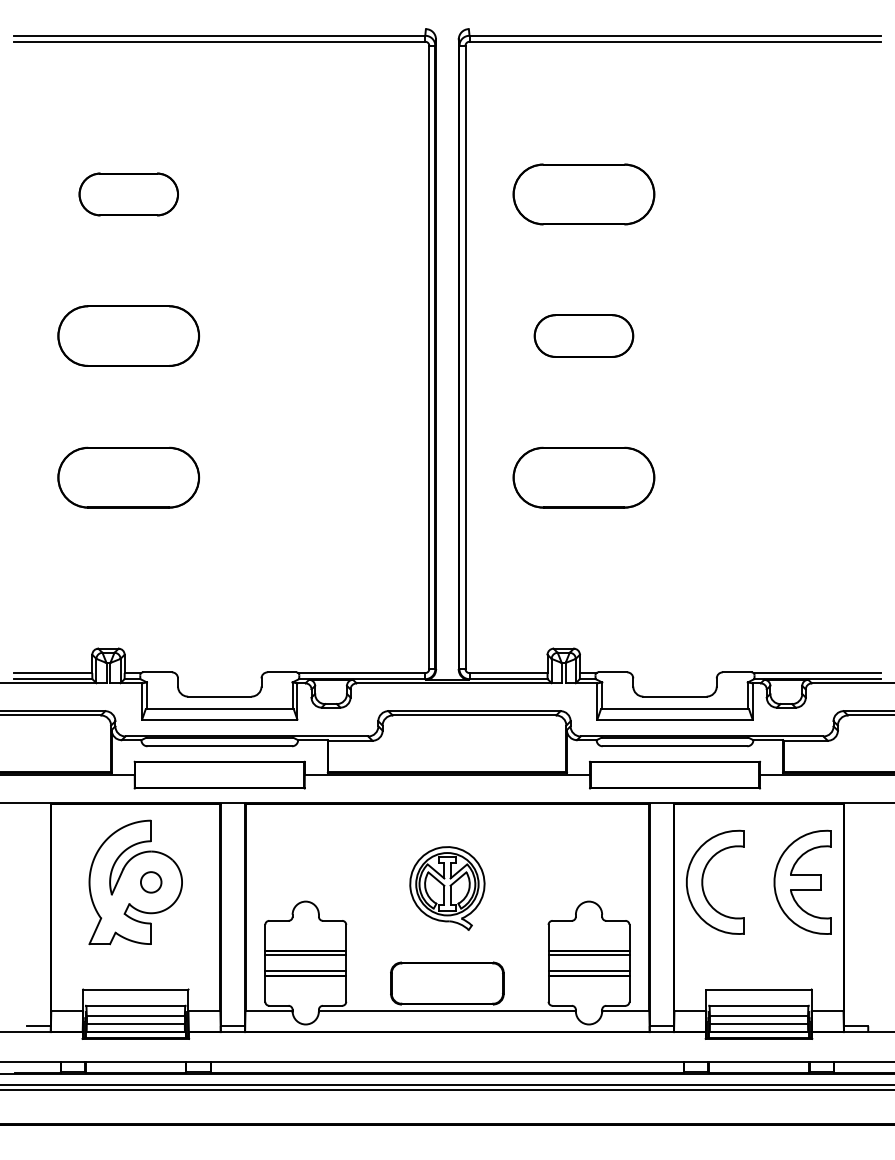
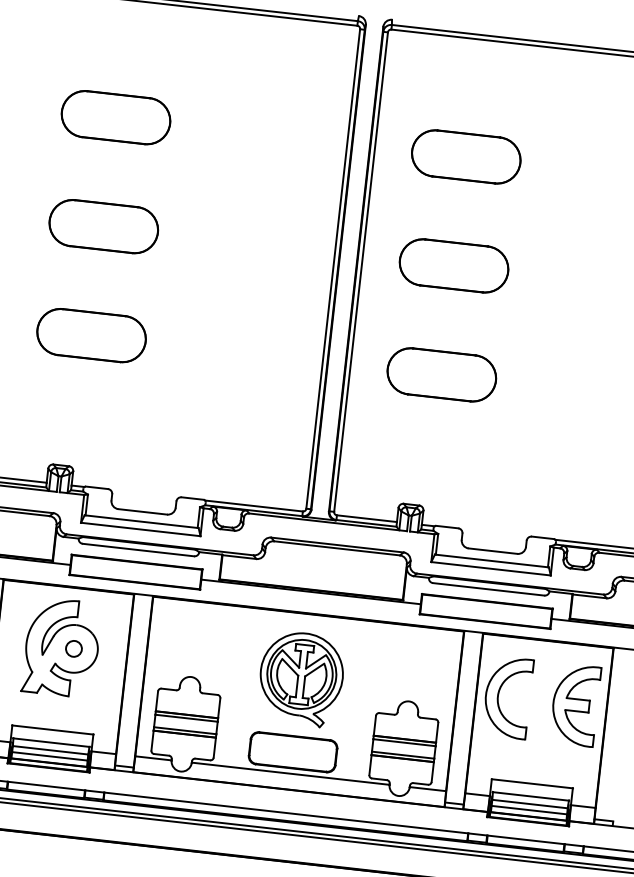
part: (128, 194) -> (115, 117), size x1.43
part: (583, 335) -> (453, 265), size x1.43
part: (447, 888) -> (301, 679), size x1.43

